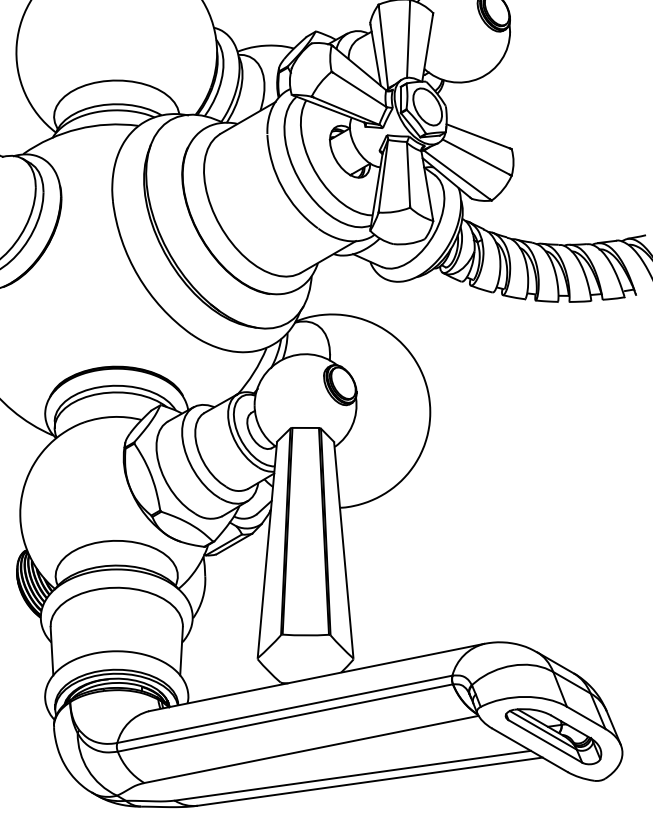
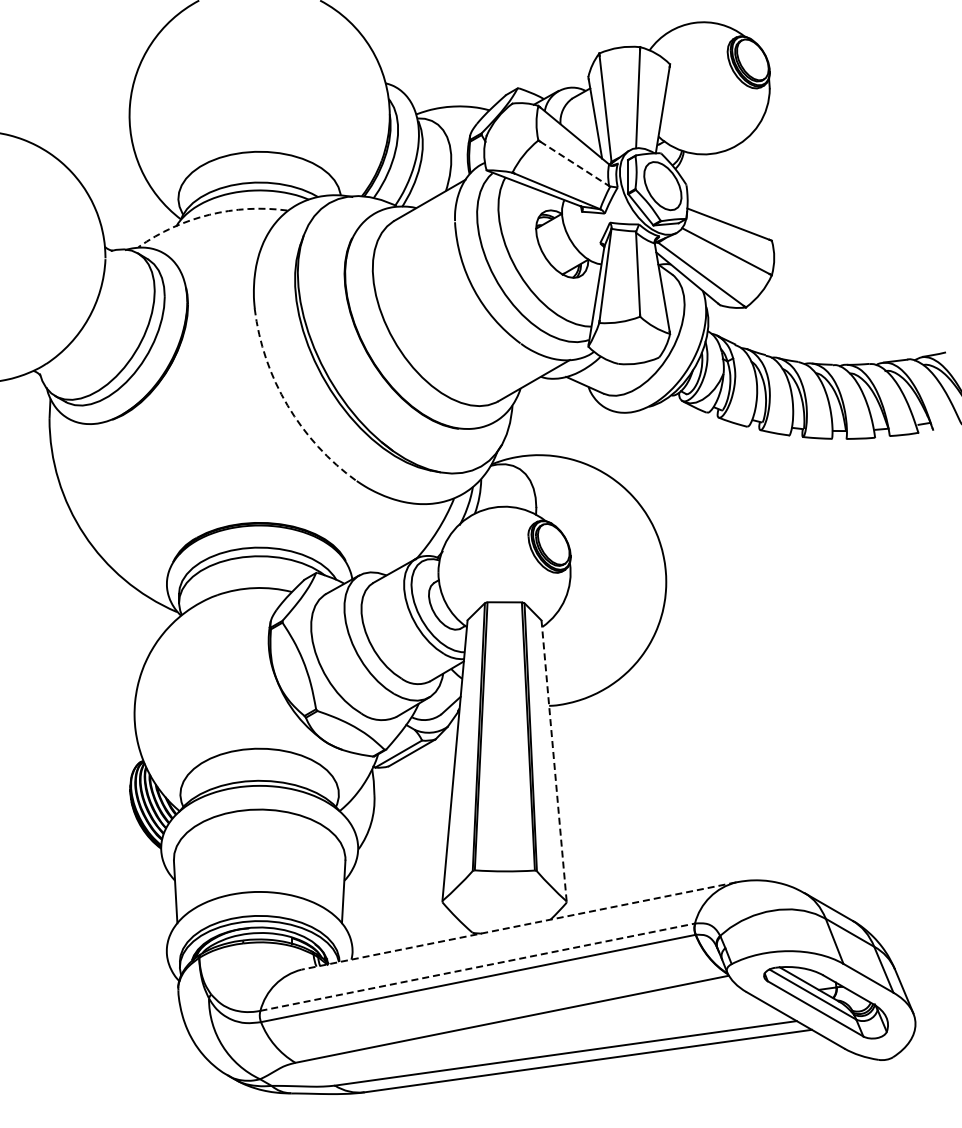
line: (360, 90) -> (575, 164), solid -> dashed
arc: (78, 128) -> (209, 214), solid -> dashed
arc: (138, 276) -> (287, 405), solid -> dashed
line: (344, 550) -> (554, 761), solid -> dashed
line: (316, 677) -> (518, 926), solid -> dashed
line: (284, 709) -> (477, 967), solid -> dashed

